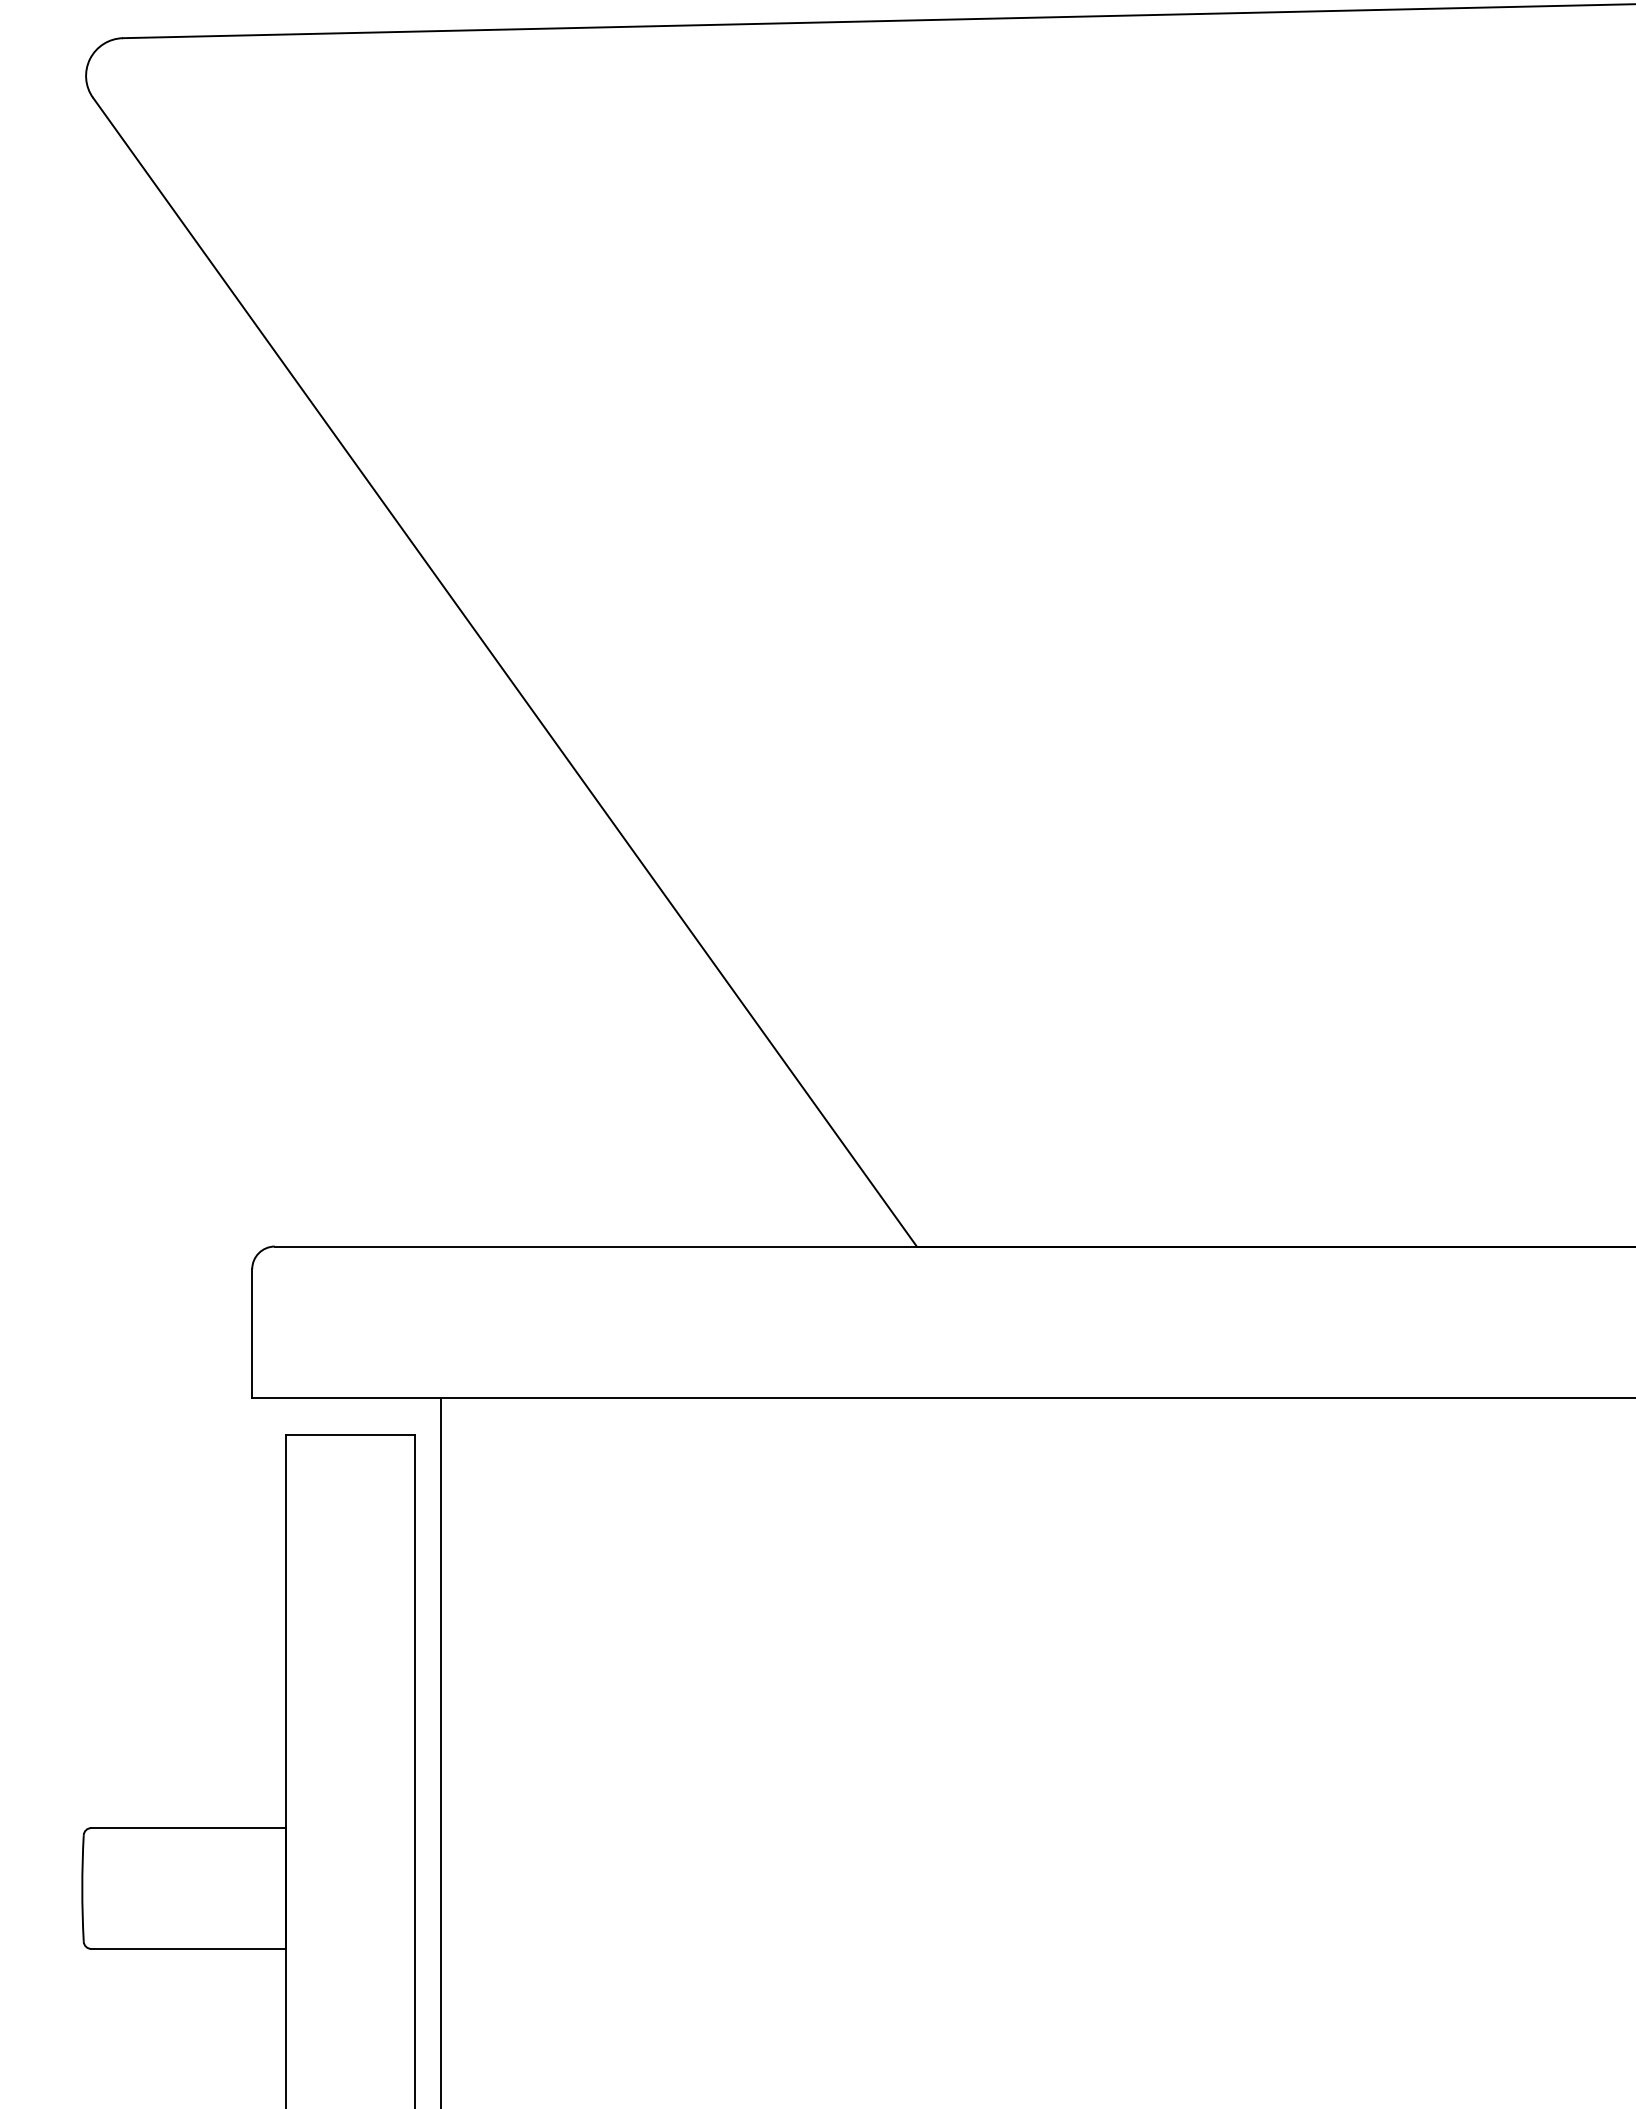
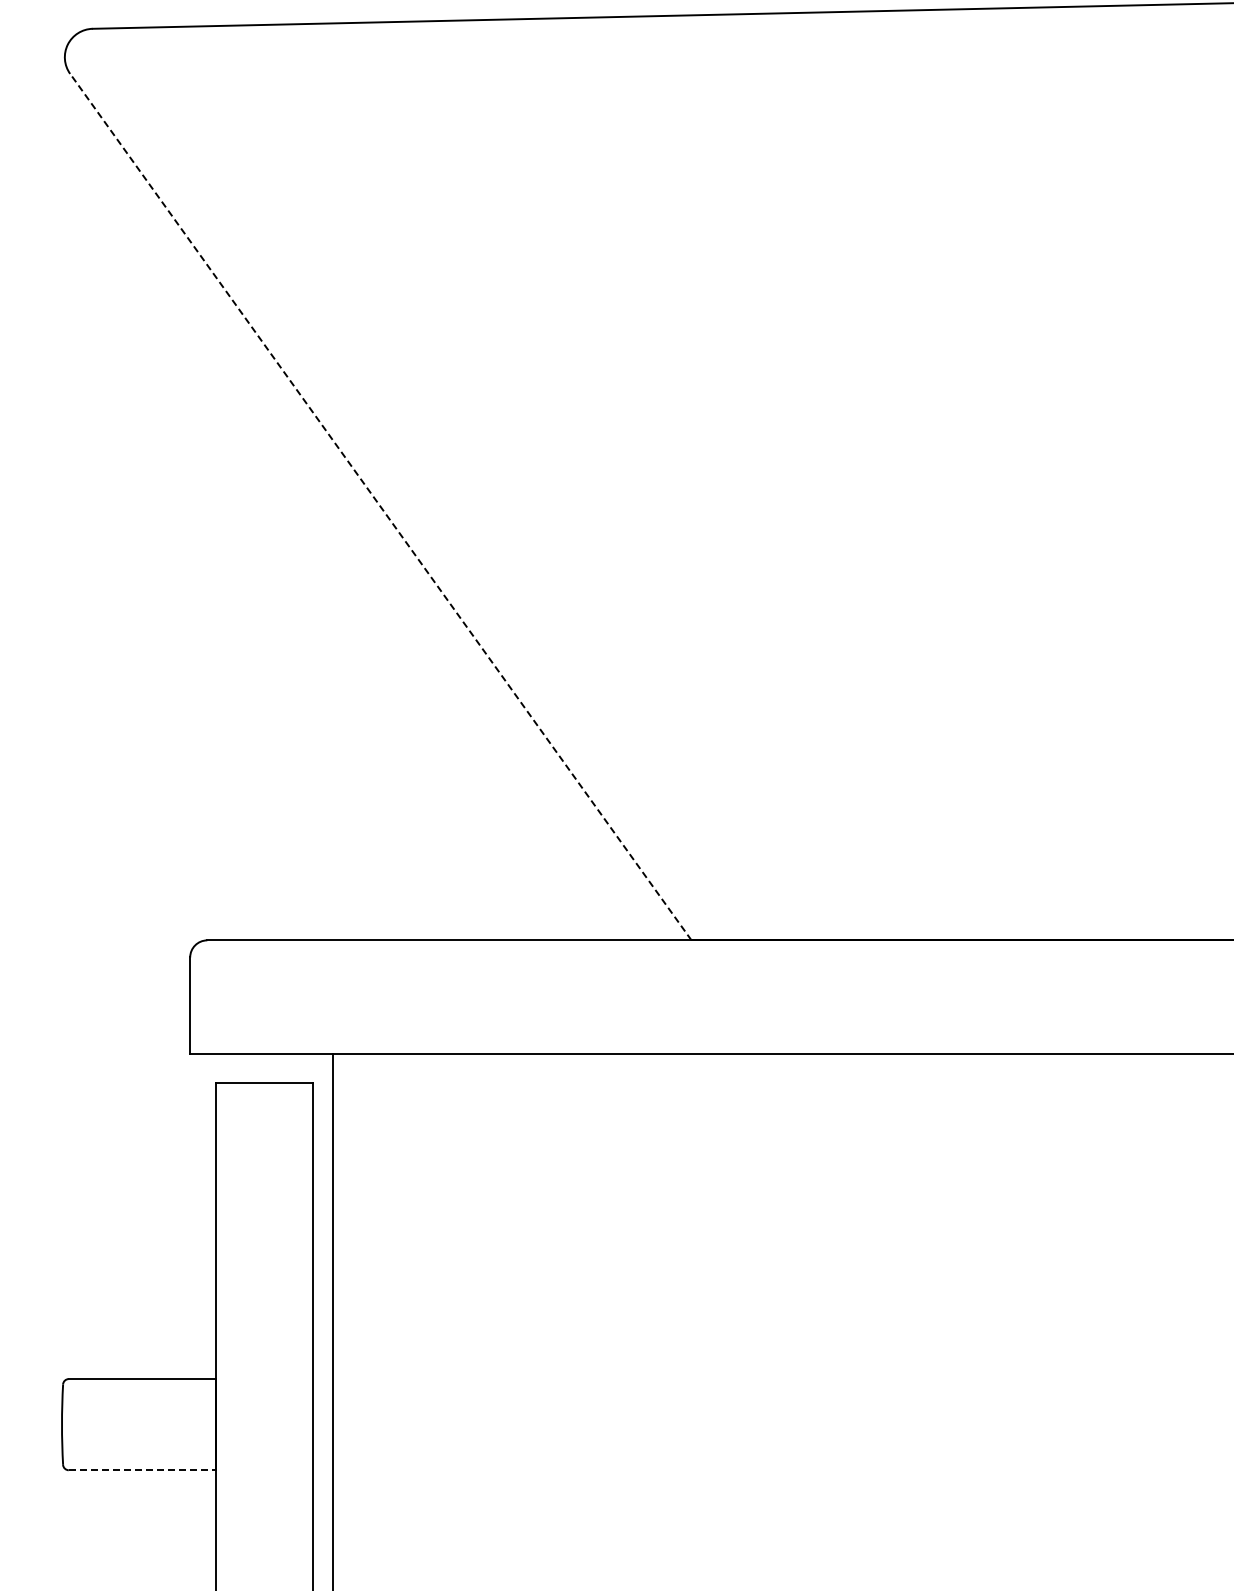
line: (504, 671) -> (380, 506), solid -> dashed
line: (189, 1949) -> (142, 1470), solid -> dashed

